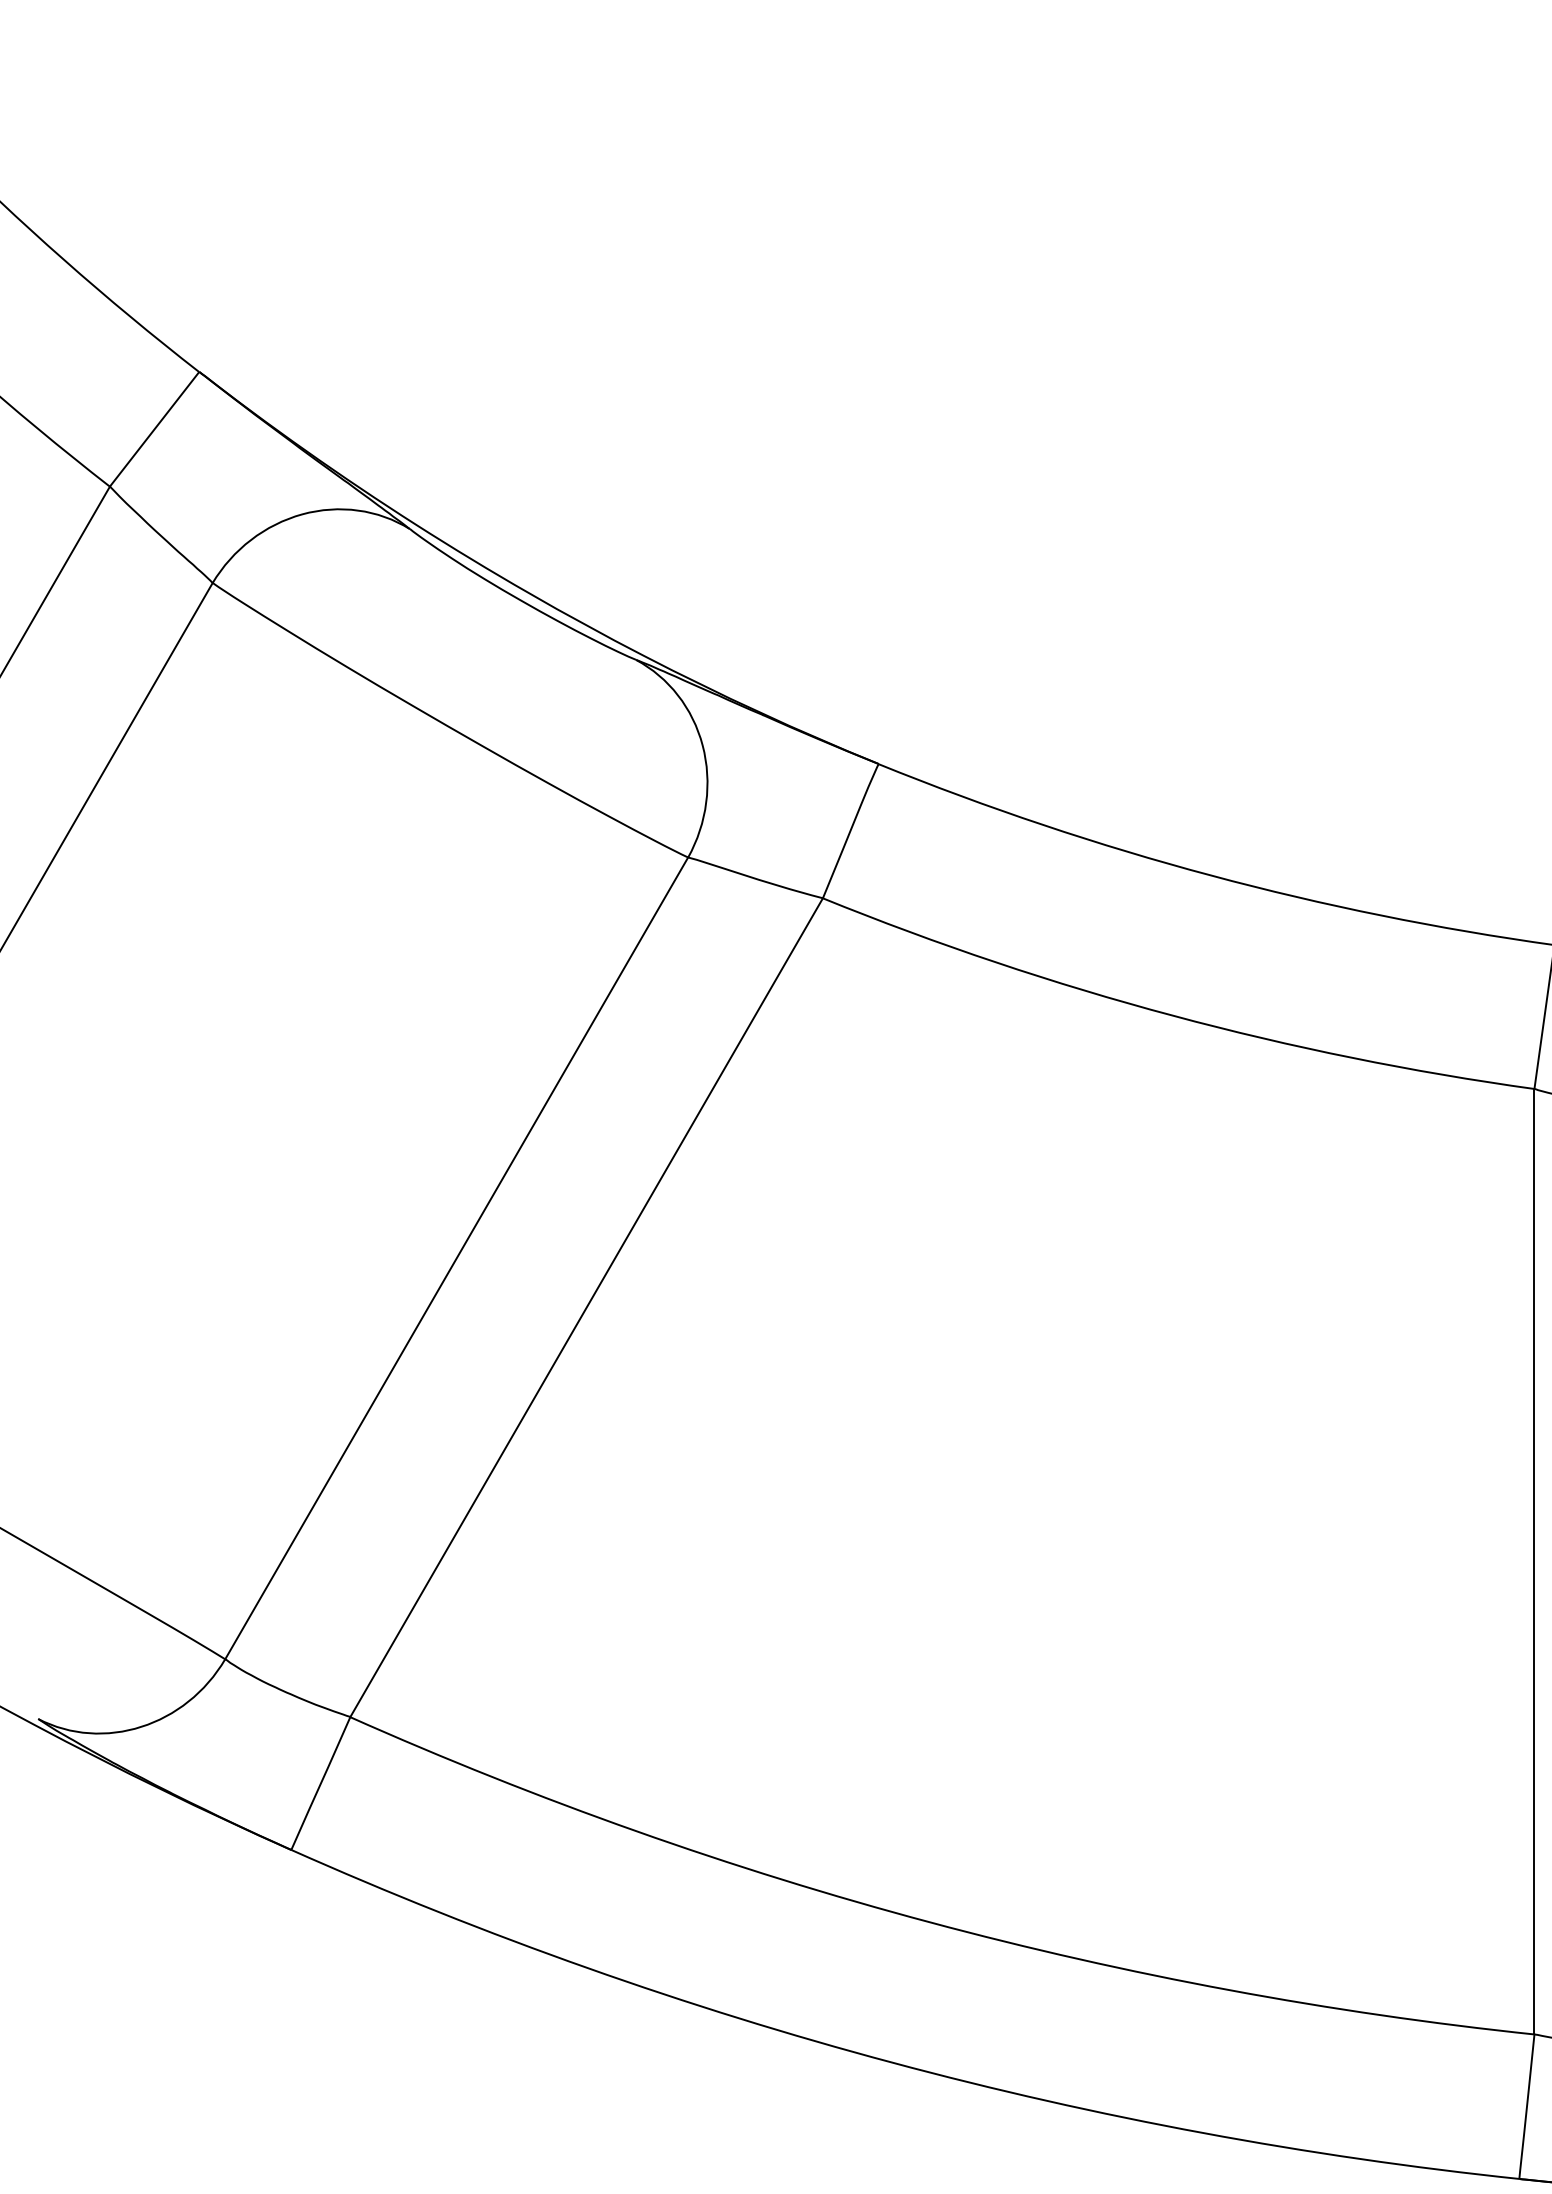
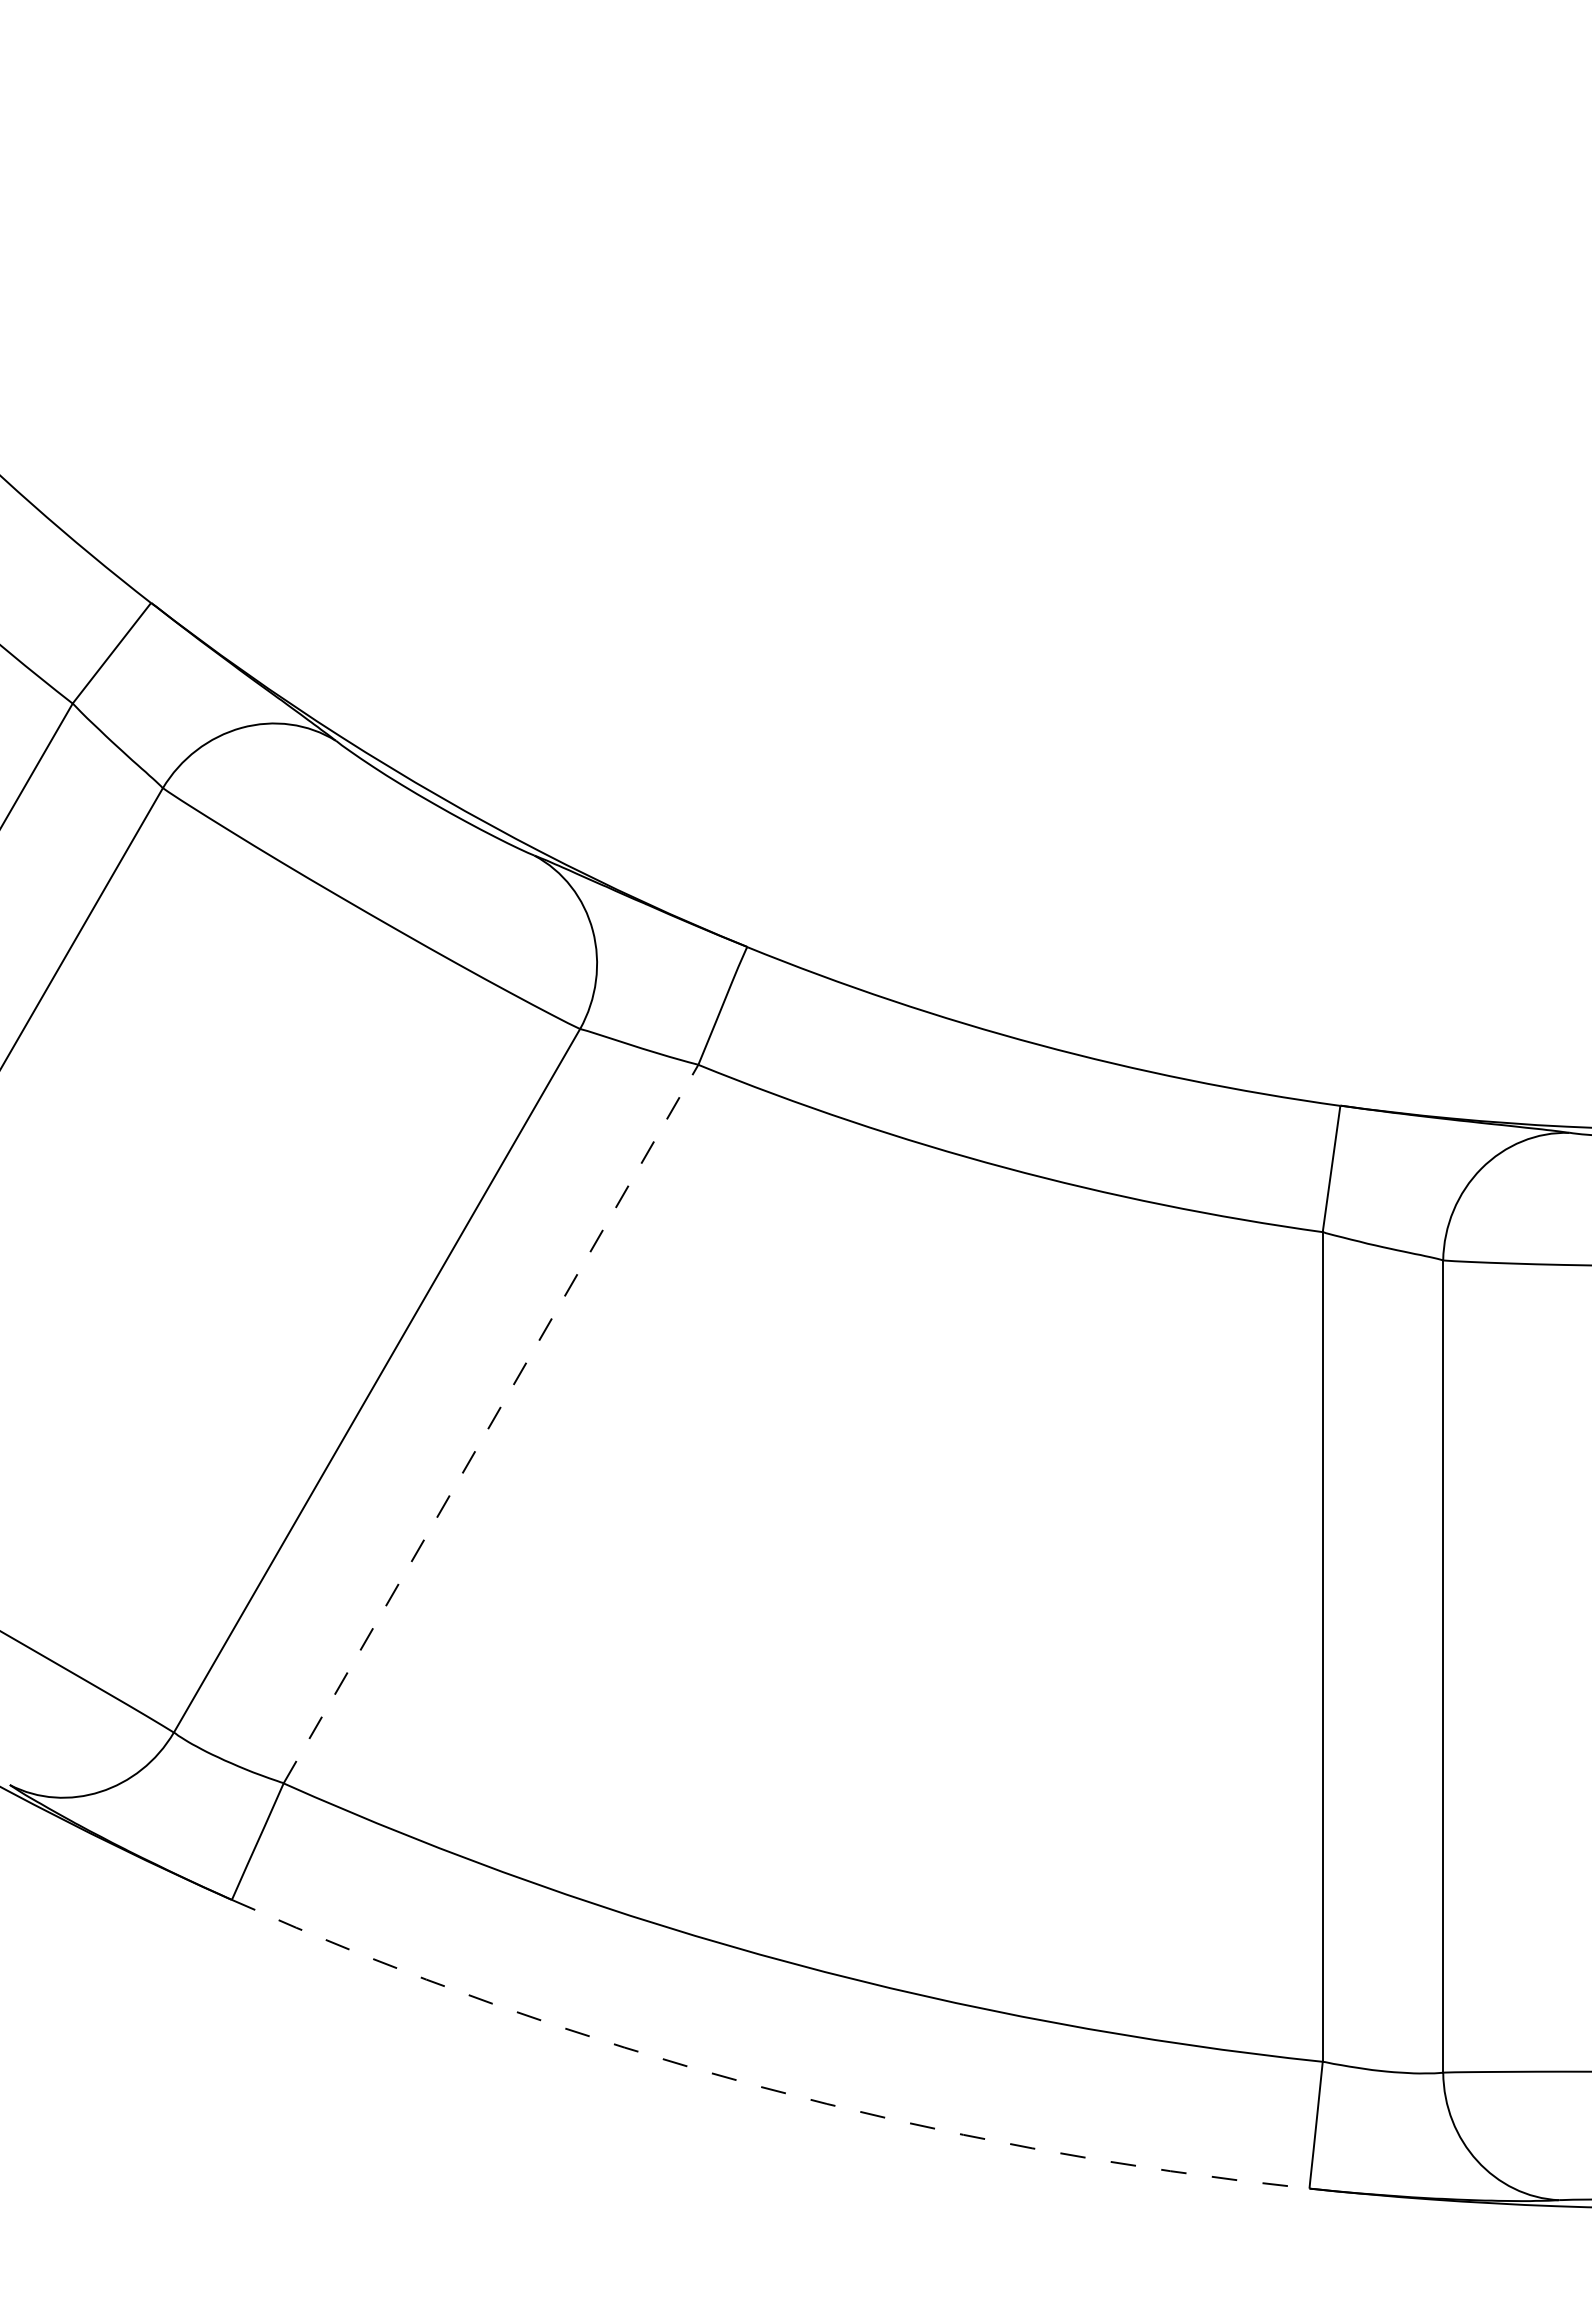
line: (587, 1307) -> (491, 1423), solid -> dashed
arc: (892, 2062) -> (759, 2086), solid -> dashed

